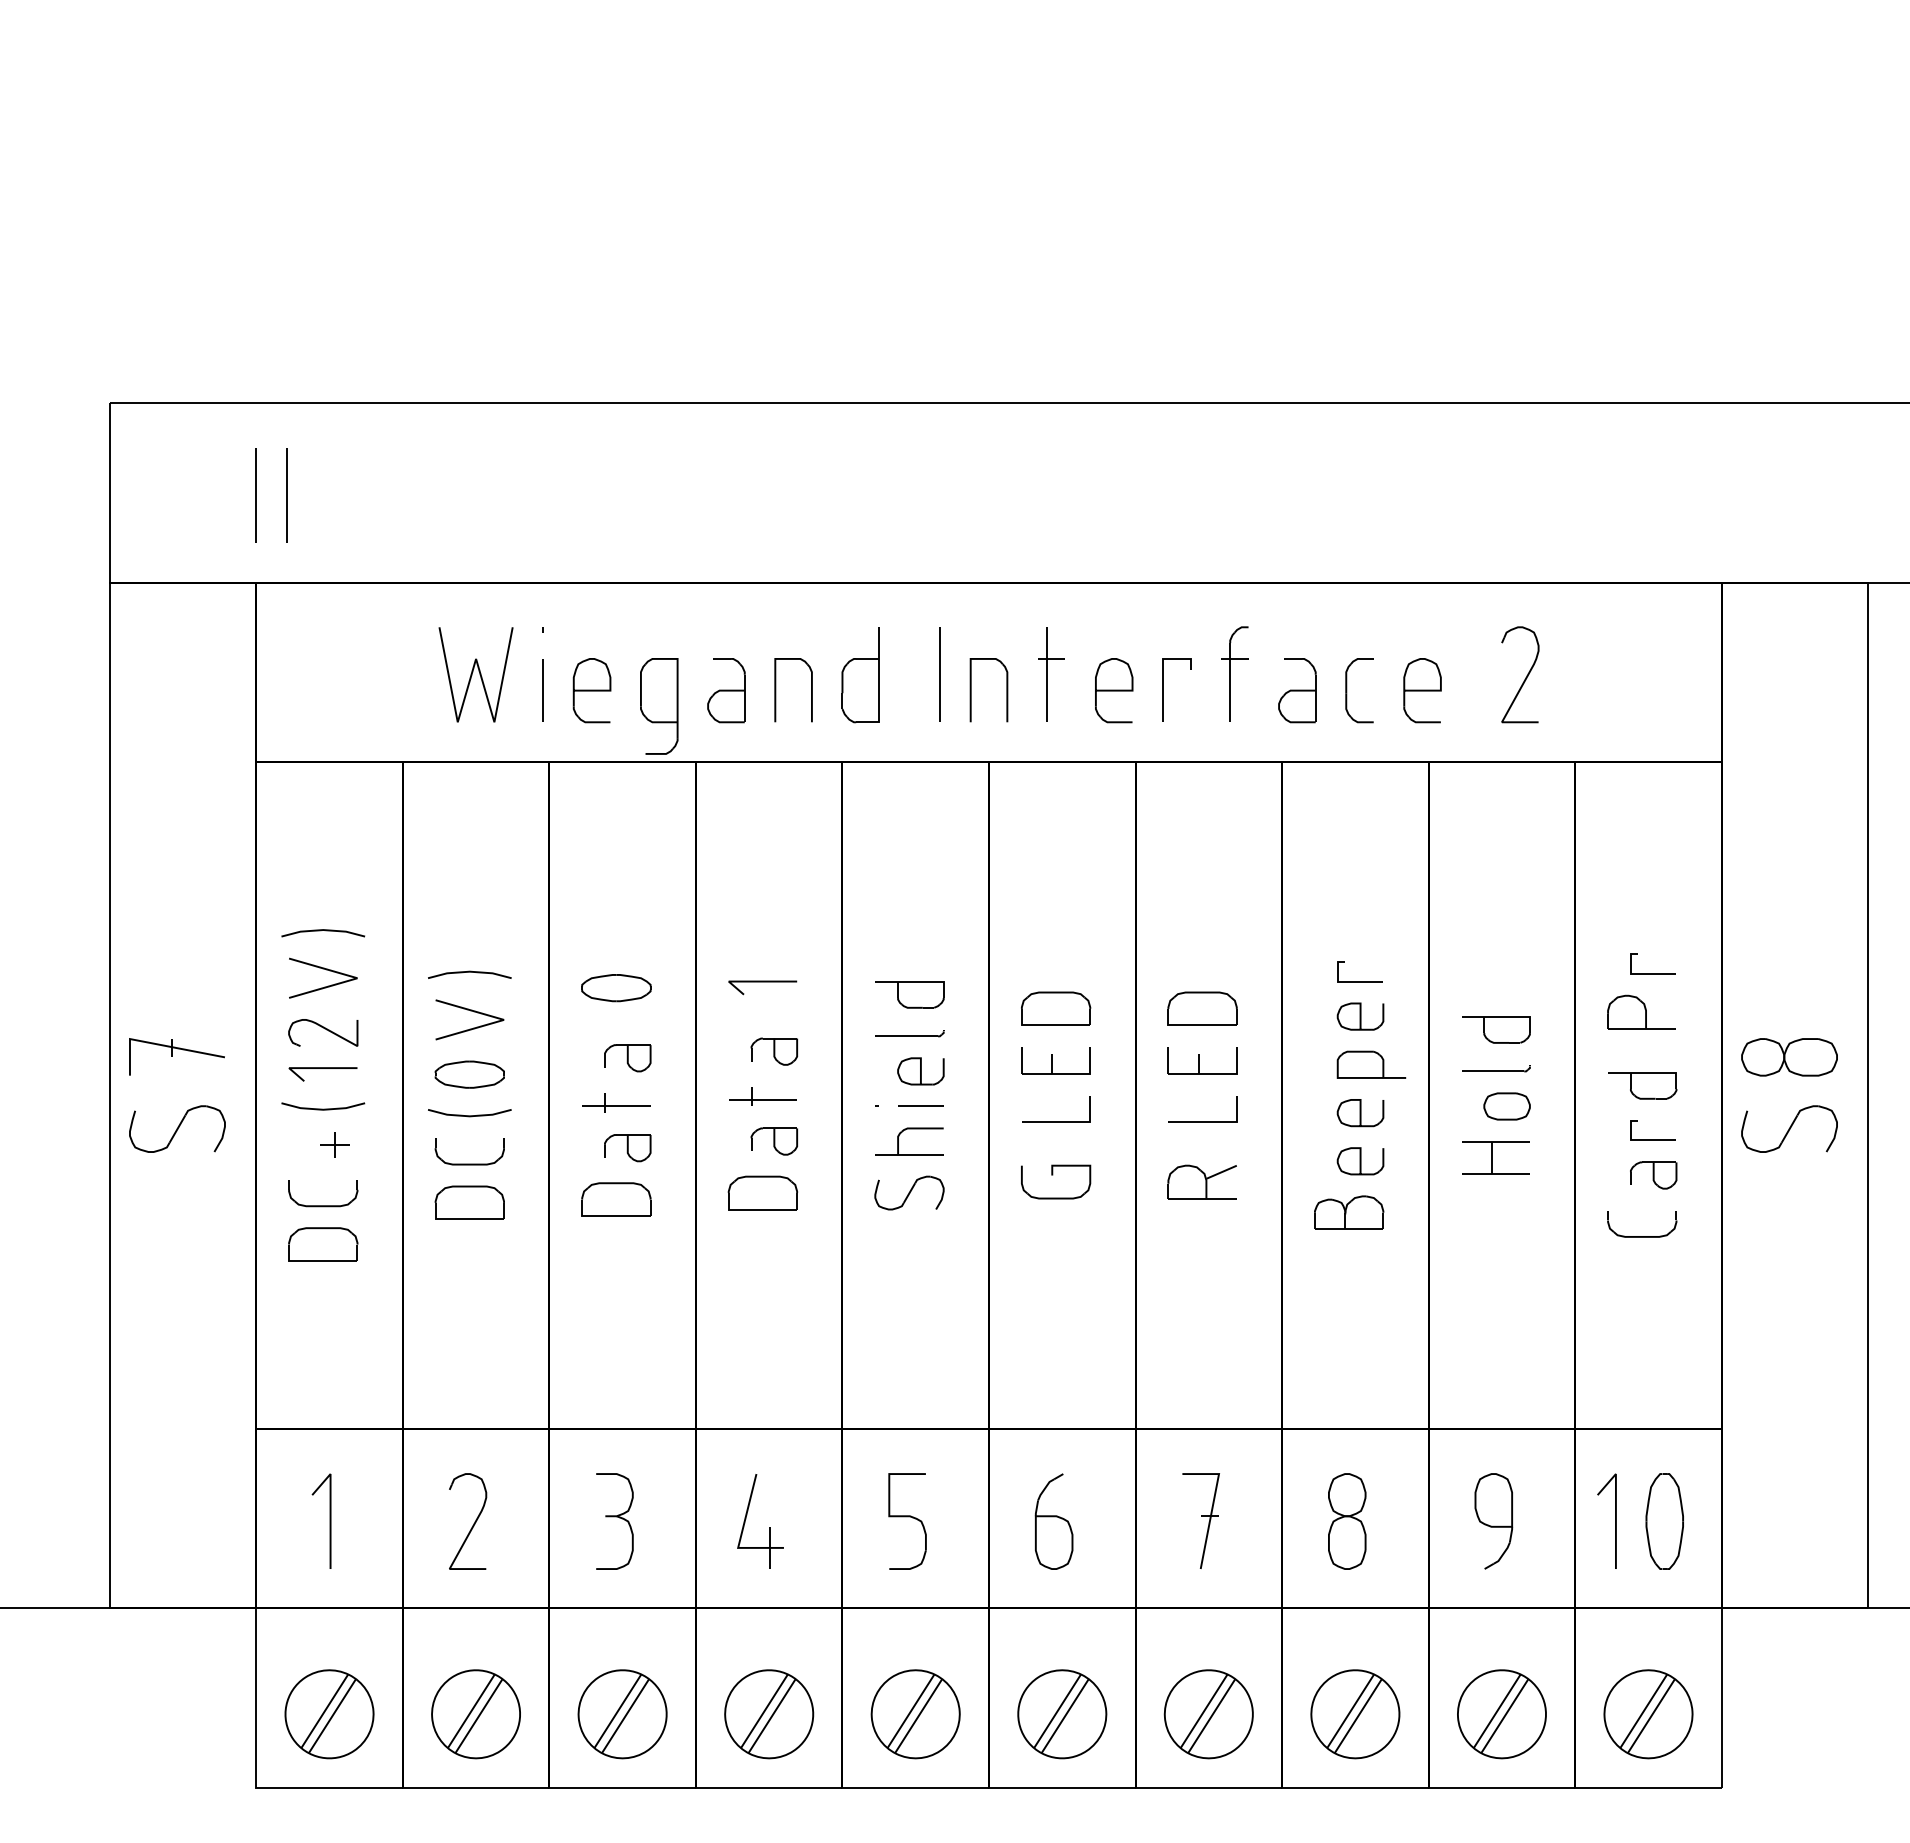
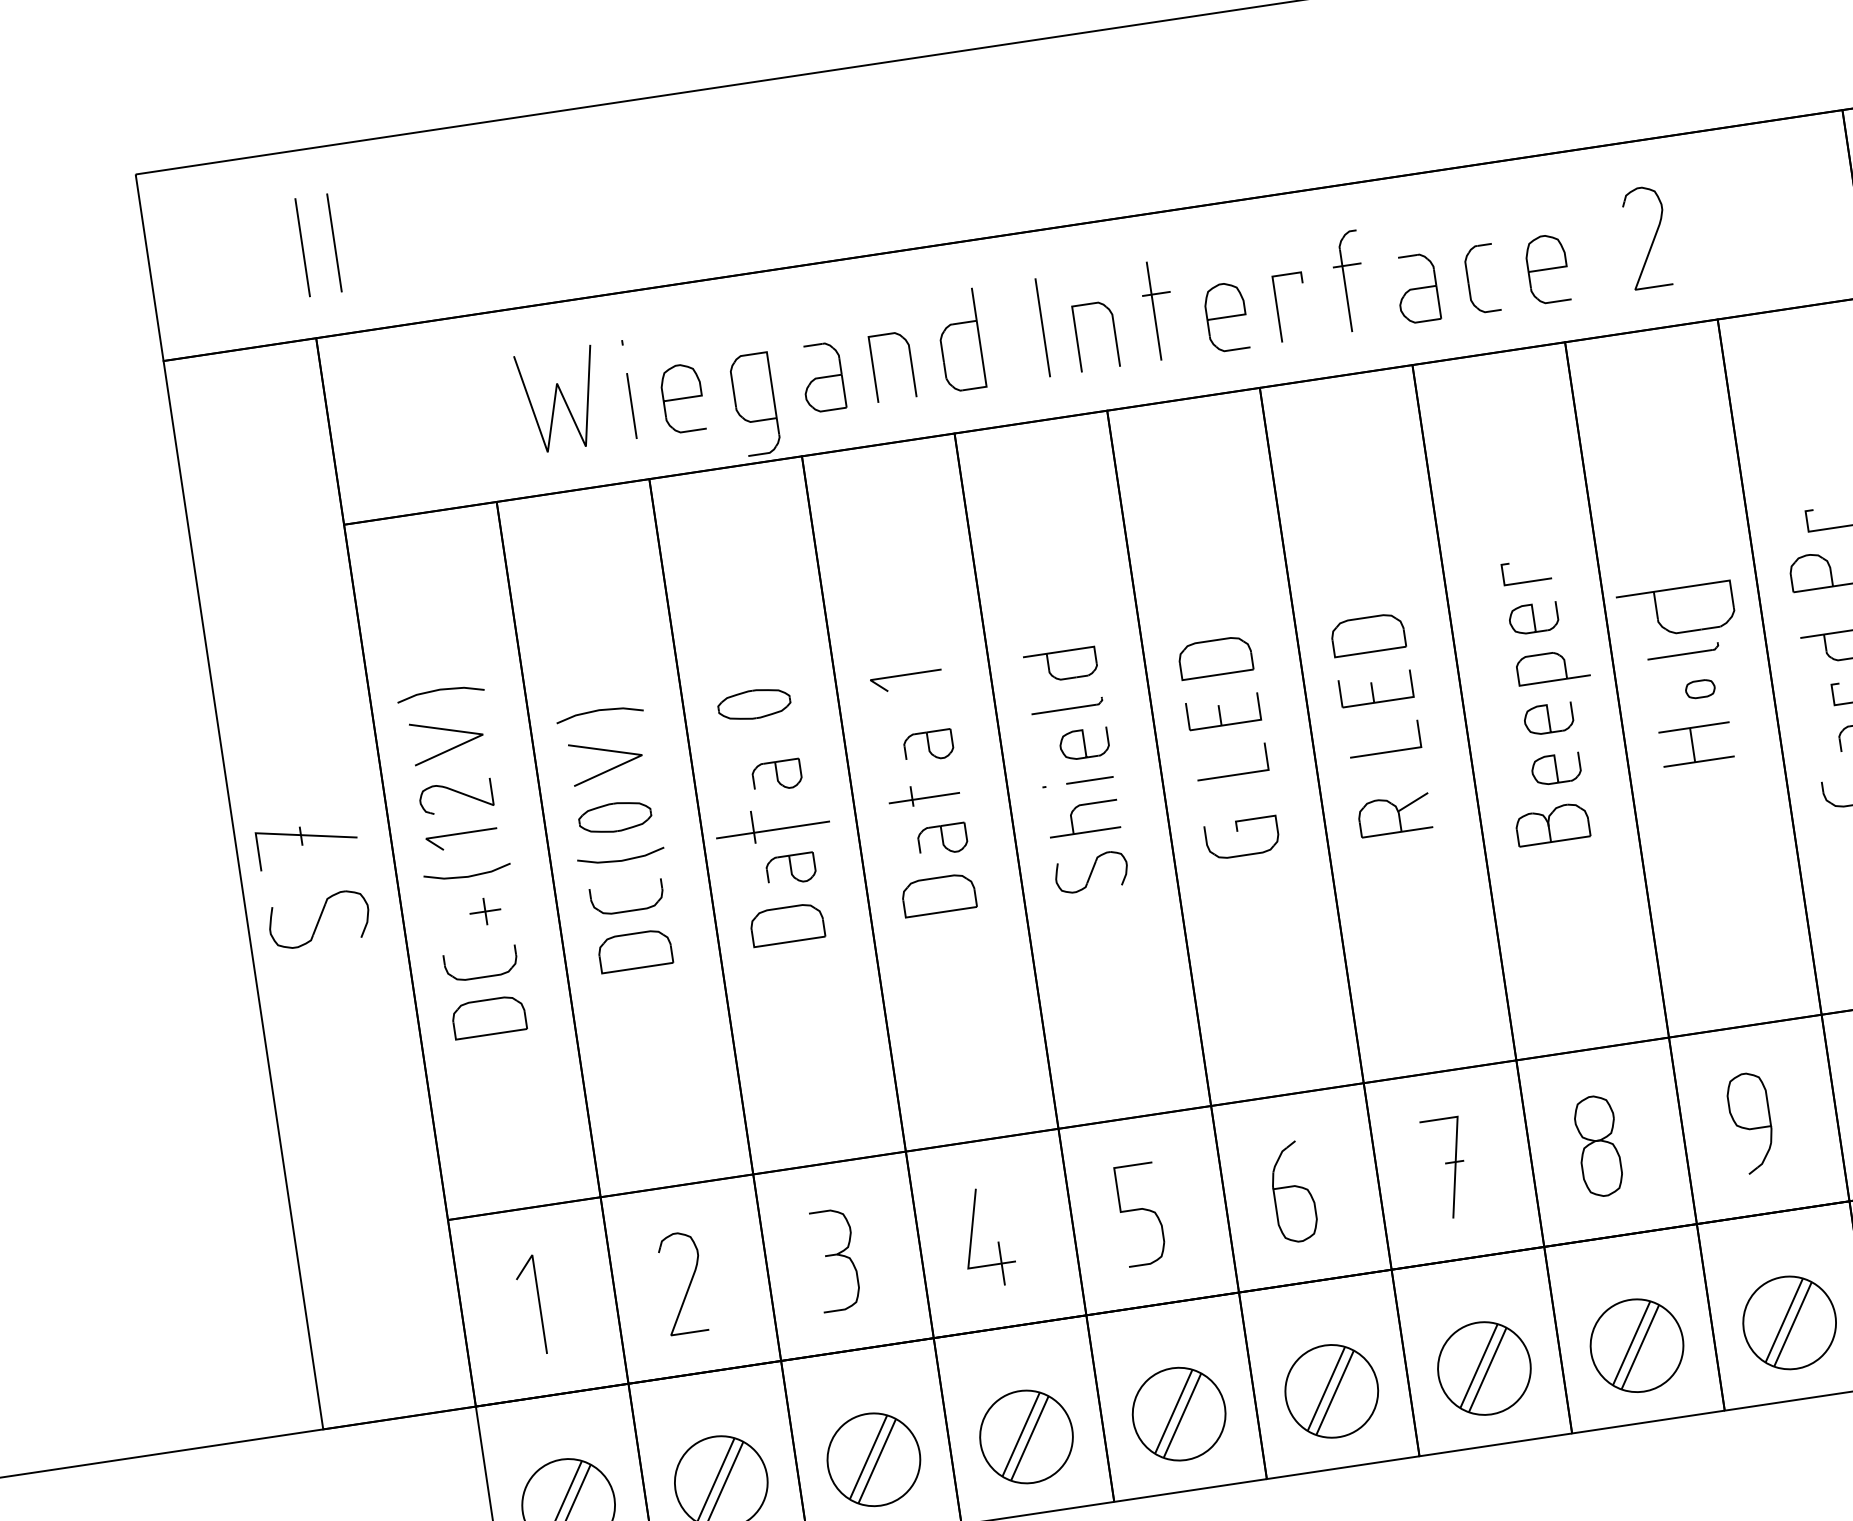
part: (1496, 1029) -> (1677, 610), size x1.6
part: (616, 1102) -> (772, 823), size x1.6
part: (1506, 1106) -> (1699, 689), size x0.6

